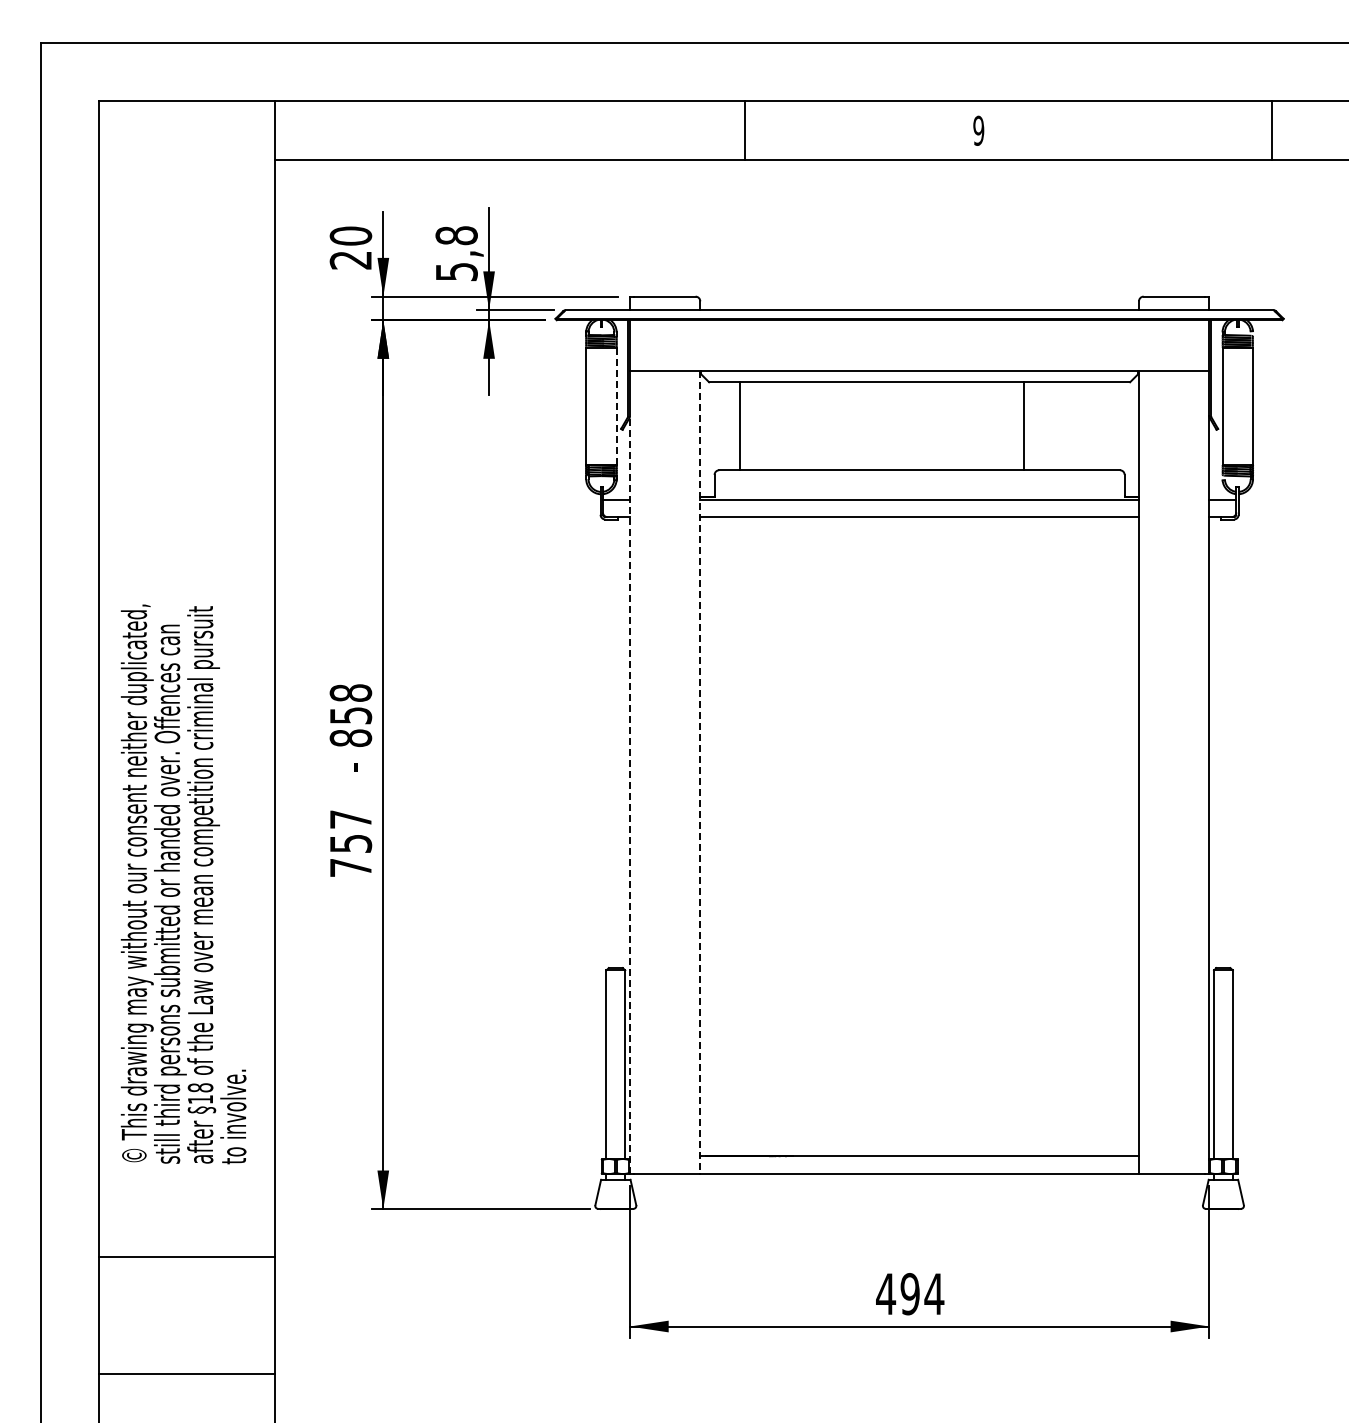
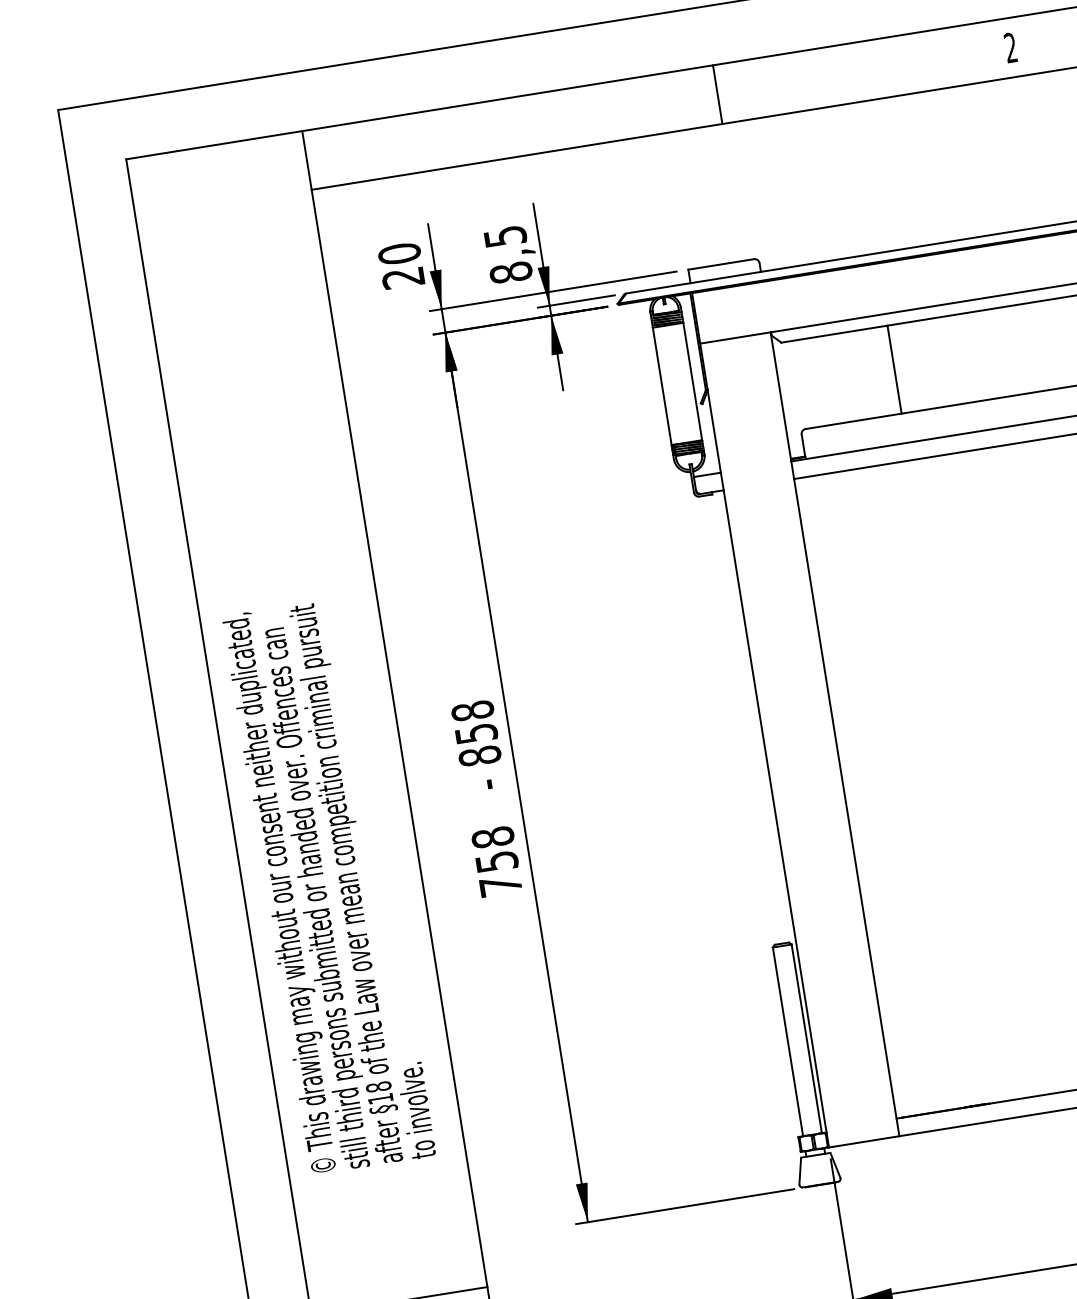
line: (744, 130) -> (717, 94), moved
text: (978, 130) -> (1010, 47), 9 -> 2
text: (456, 253) -> (507, 254), 5,8 -> 8,5
line: (616, 406) -> (692, 381), dashed -> solid
line: (740, 426) -> (894, 369), moved
line: (700, 772) -> (835, 734), dashed -> solid
line: (629, 795) -> (767, 768), dashed -> solid
text: (350, 819) -> (492, 837), 757 -> 758
text: (183, 884) -> (329, 886), moved

